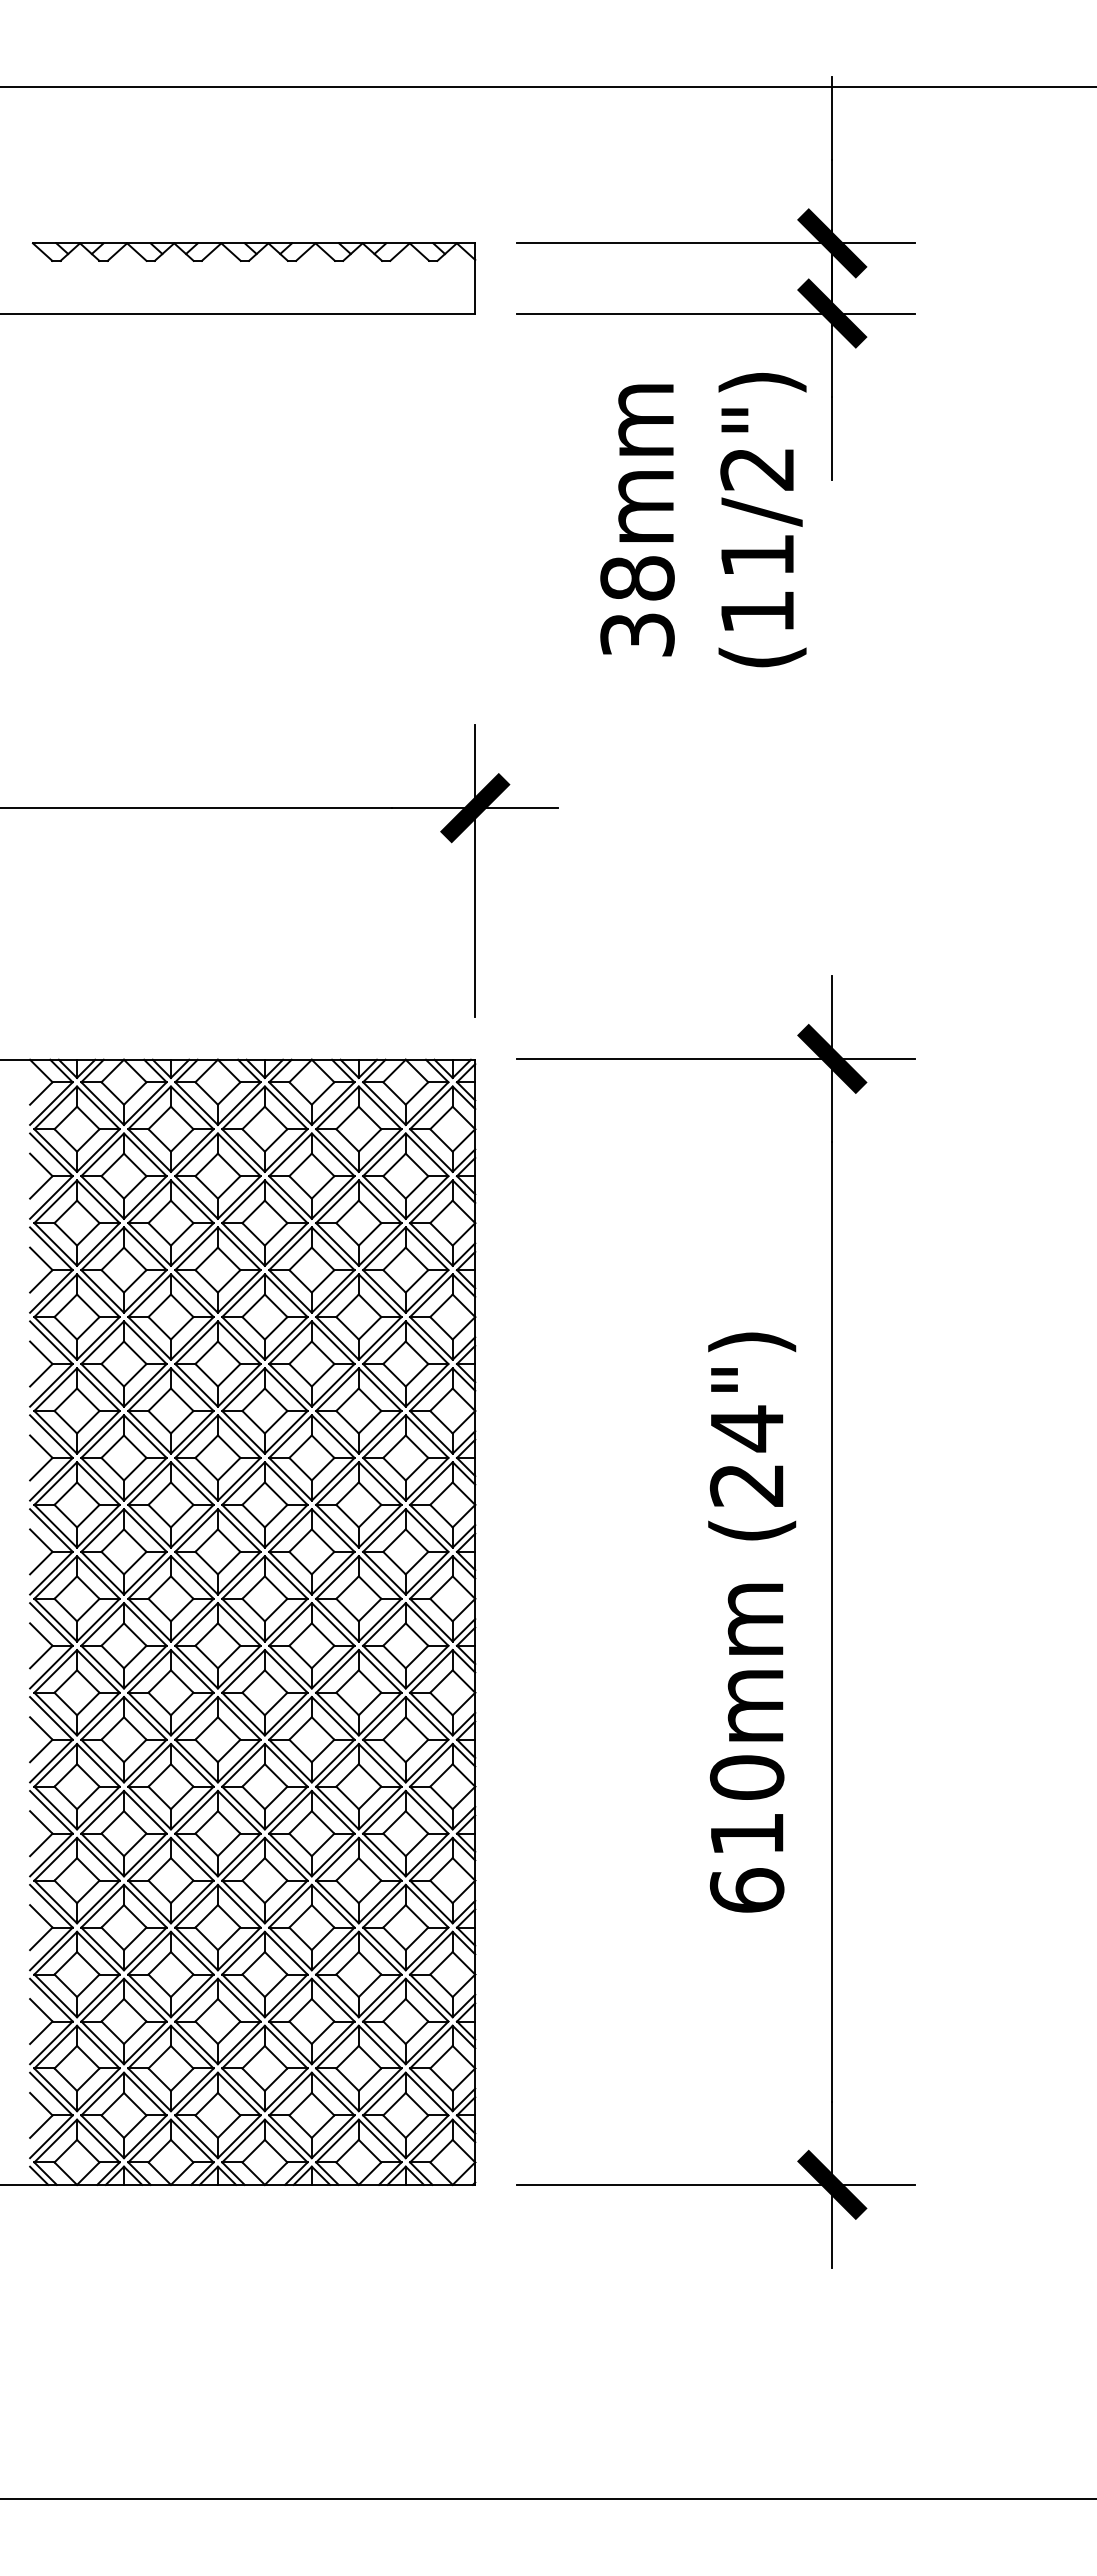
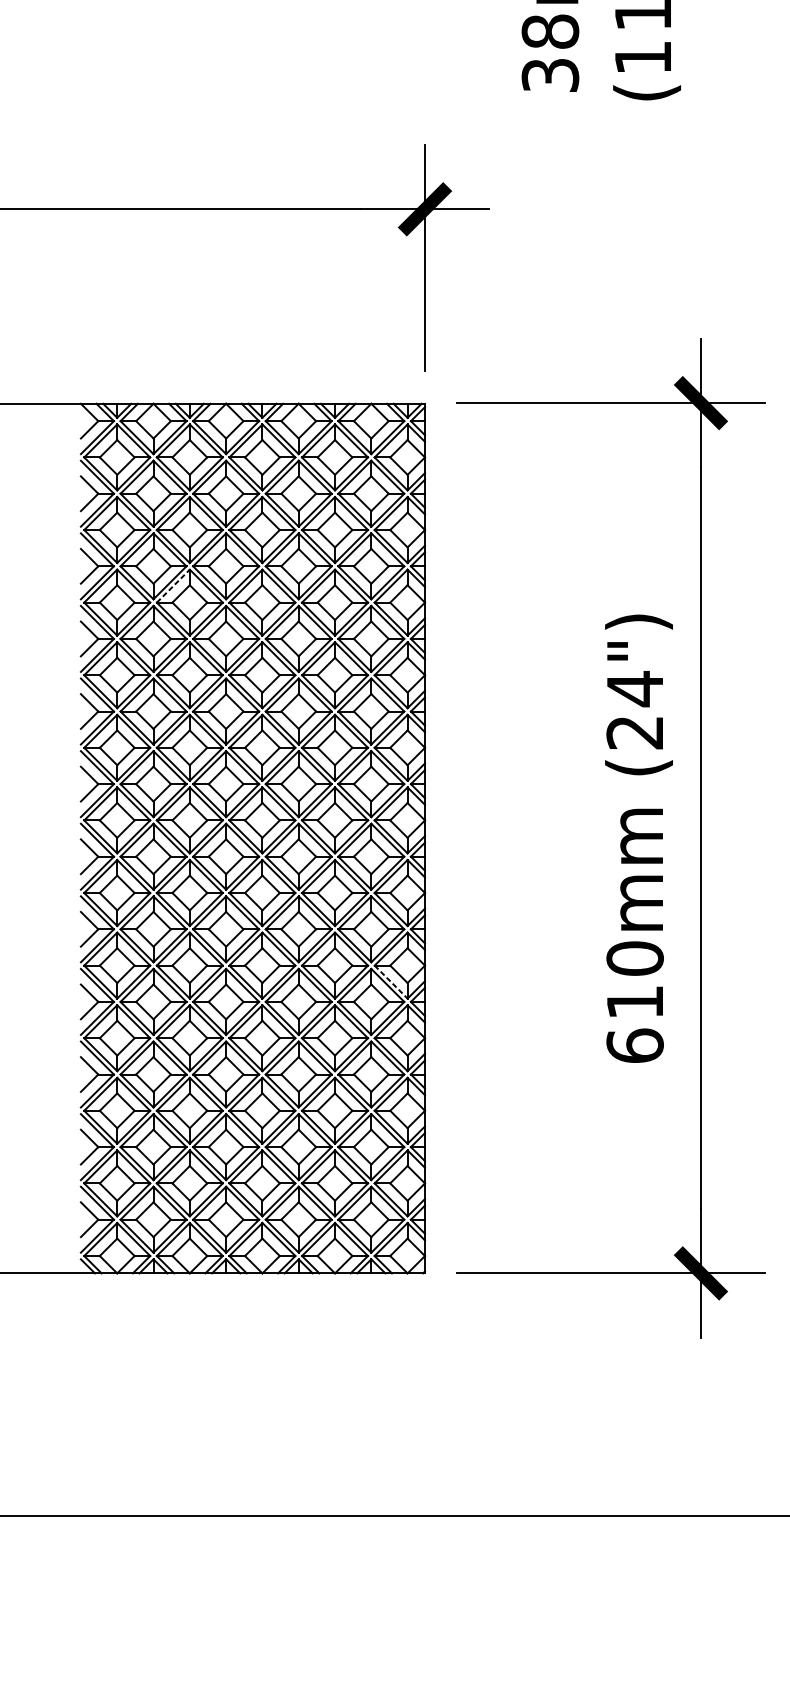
line: (149, 1295) -> (173, 585), solid -> dashed
line: (431, 1808) -> (391, 982), solid -> dashed

